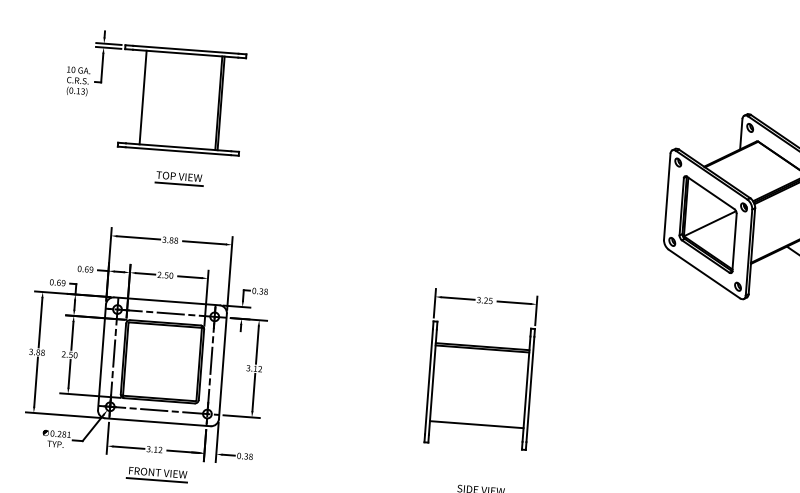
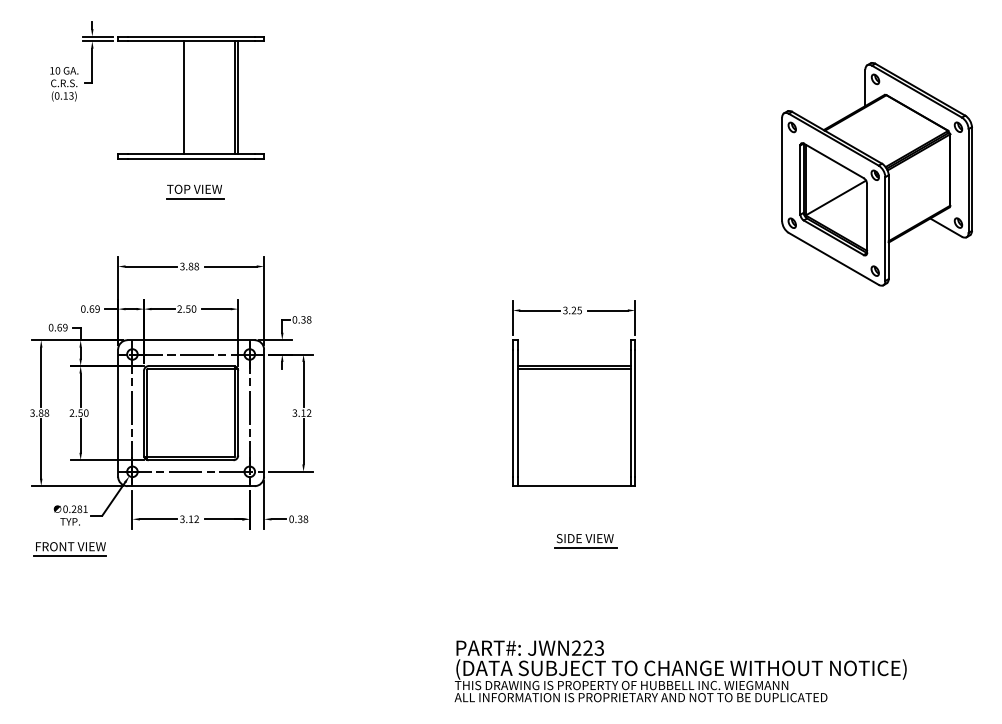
line: (143, 97) -> (184, 97), moved
line: (476, 424) -> (573, 486), moved
part: (156, 474) -> (69, 549), moved

